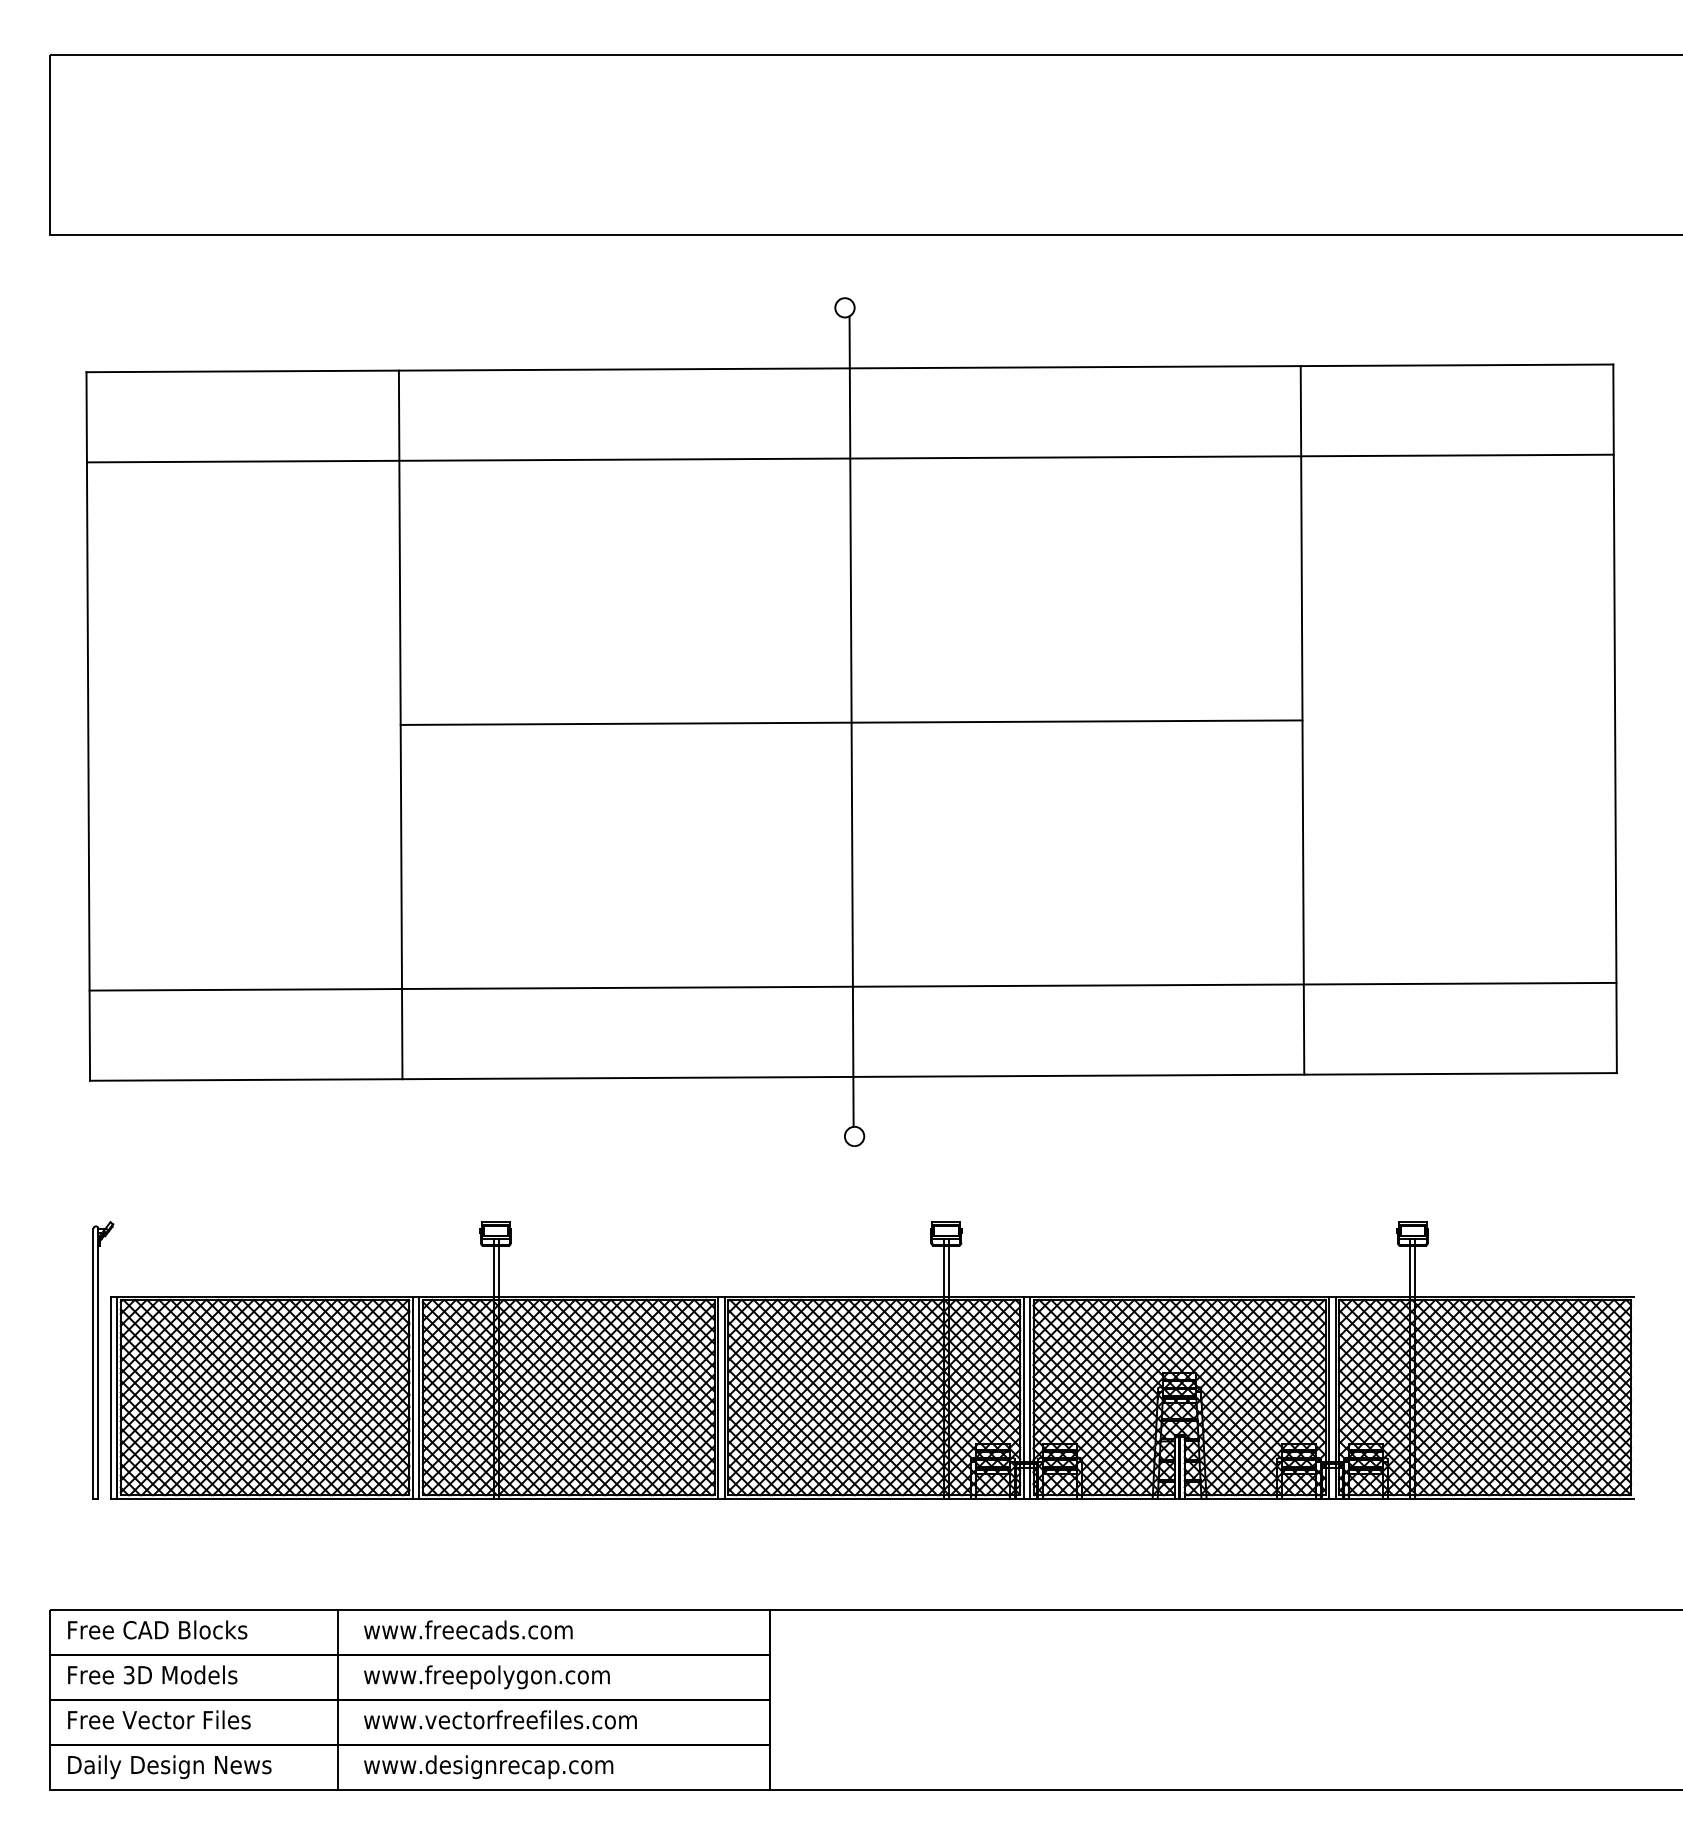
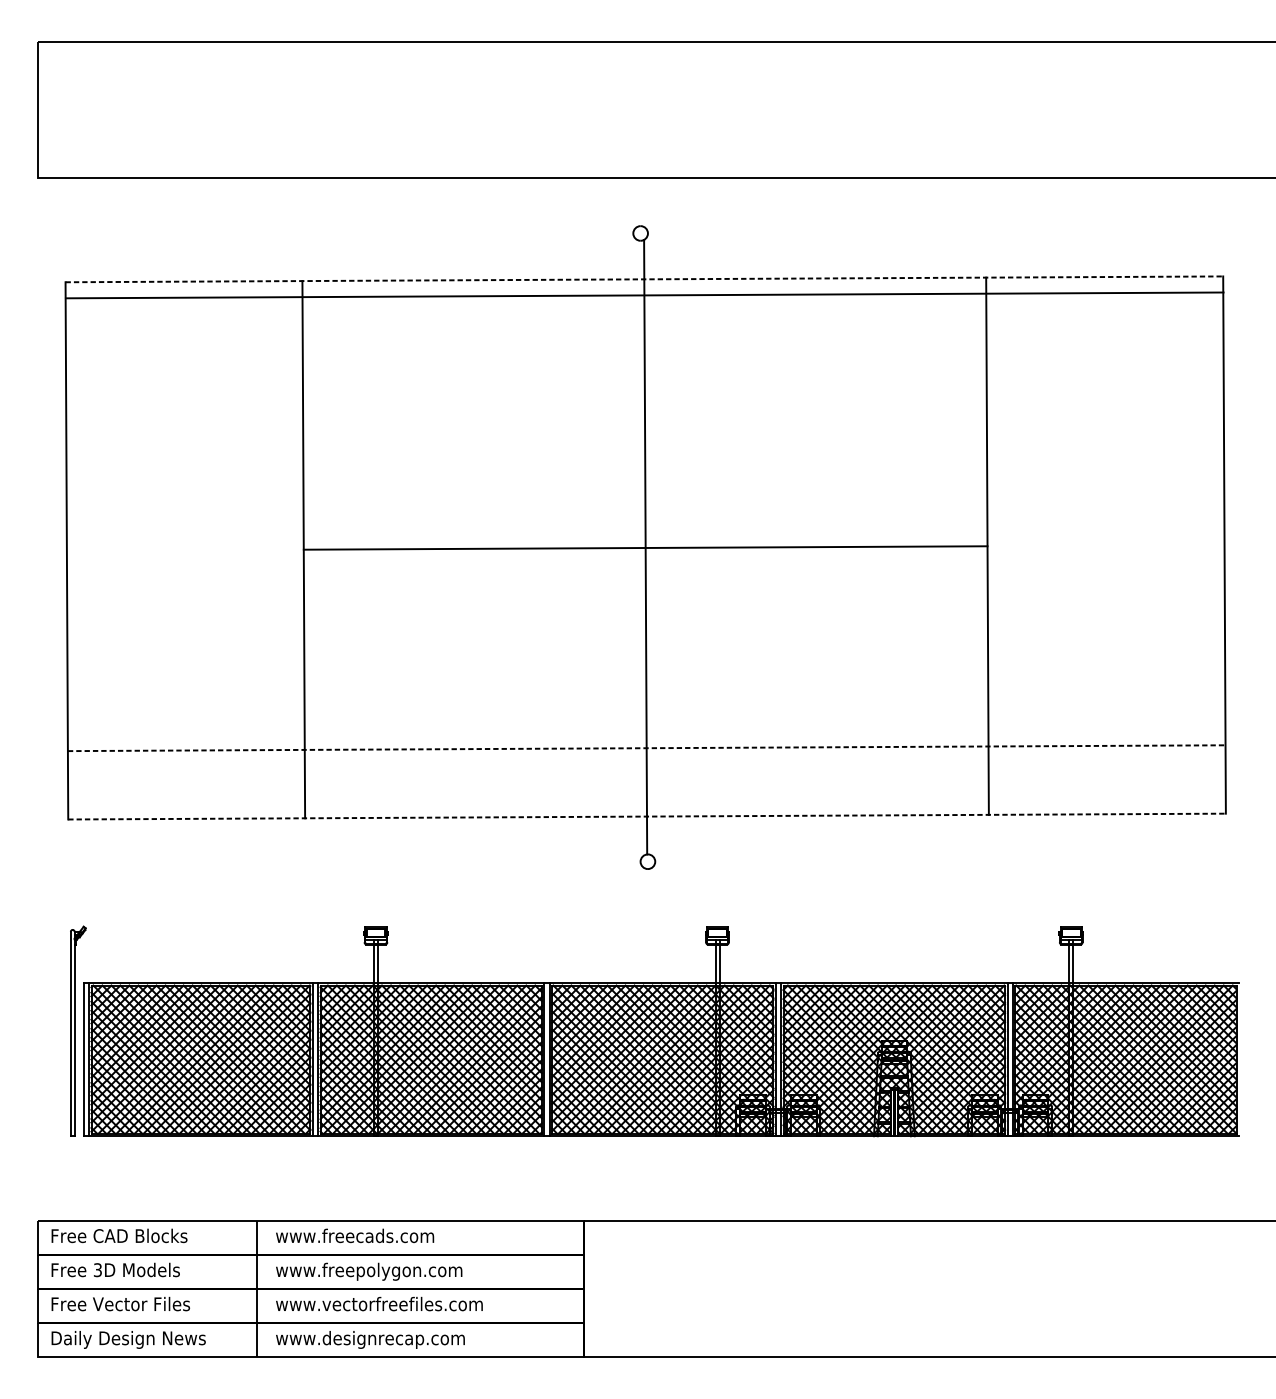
line: (850, 368) -> (644, 279), solid -> dashed
line: (849, 458) -> (644, 295), moved
line: (853, 986) -> (647, 748), solid -> dashed
line: (853, 1076) -> (647, 816), solid -> dashed

